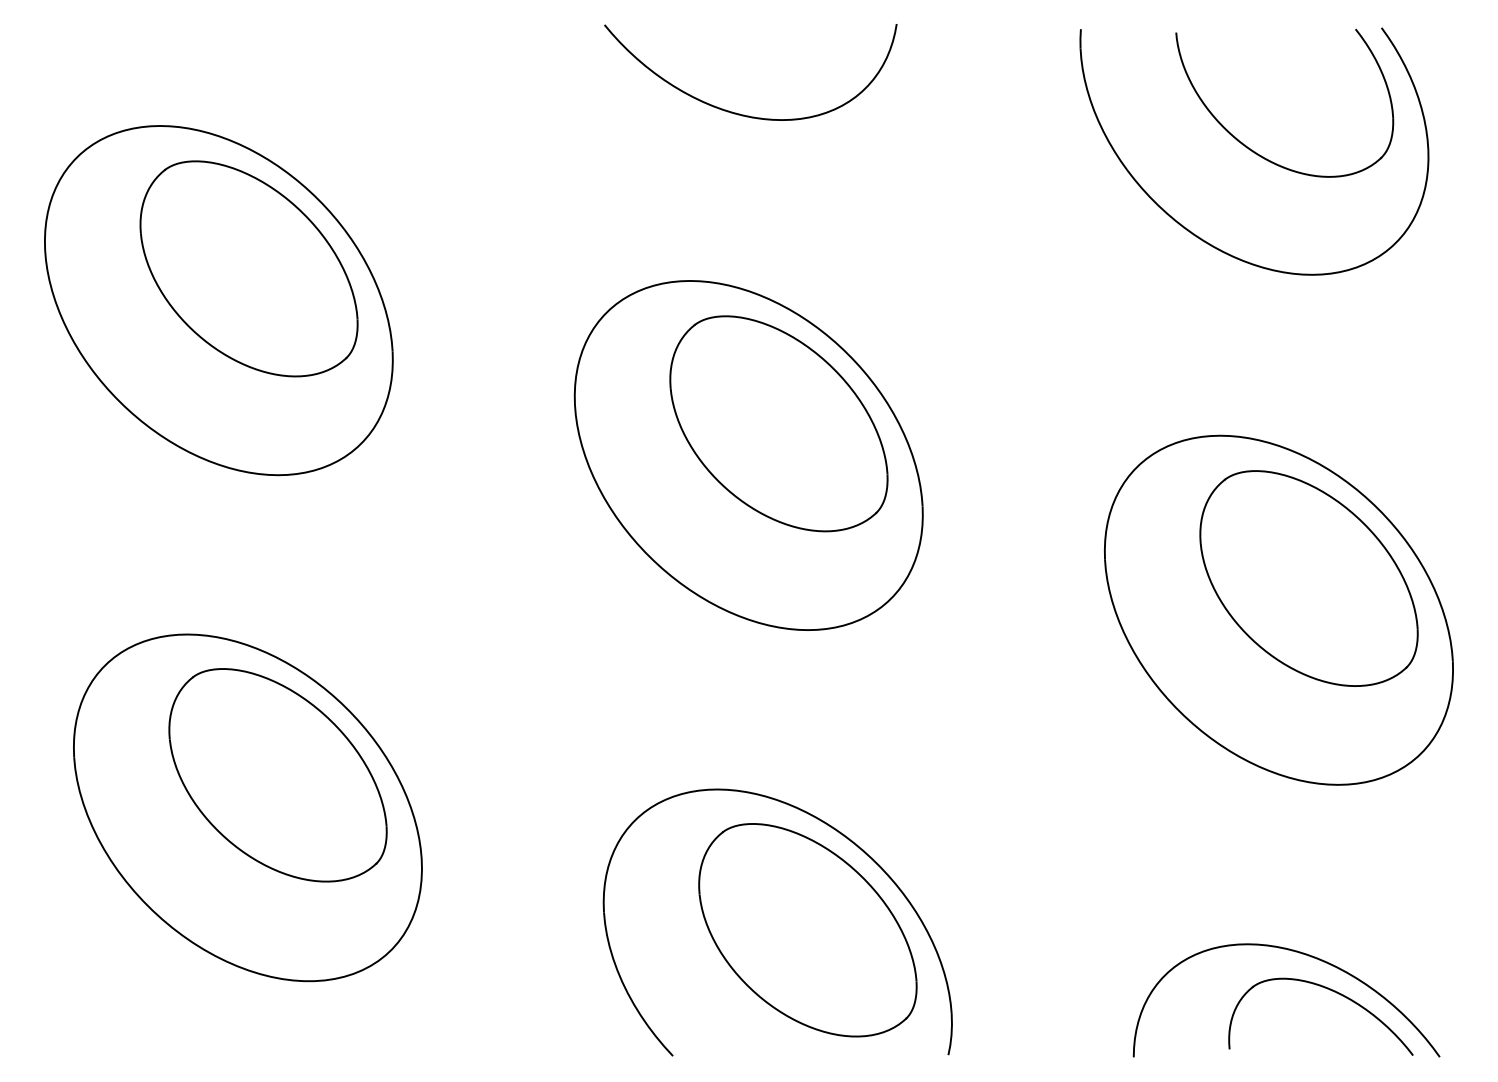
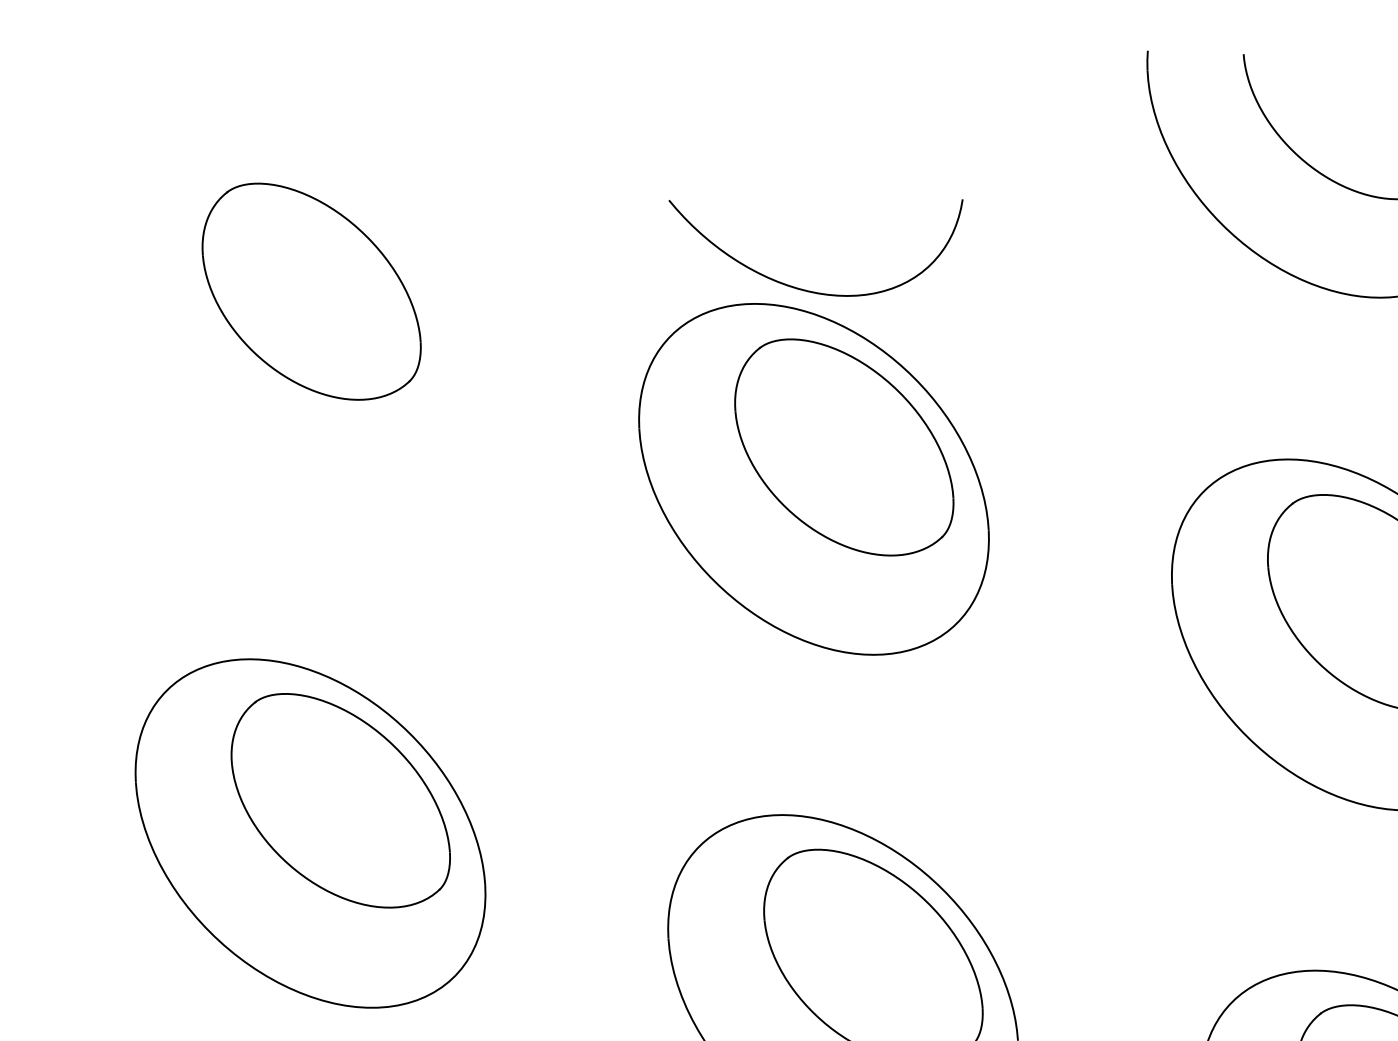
curve: (740, 113) -> (805, 289), moved
part: (218, 300) -> (280, 323), removed

